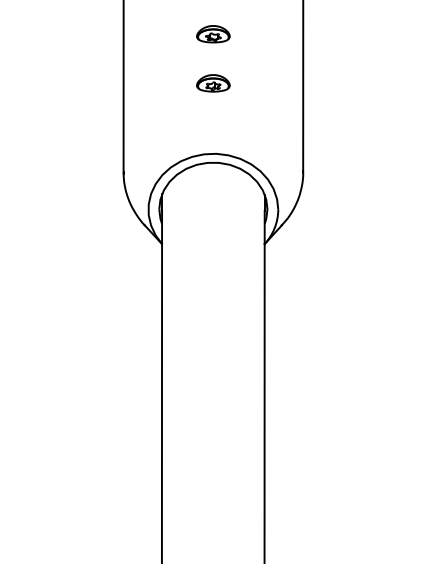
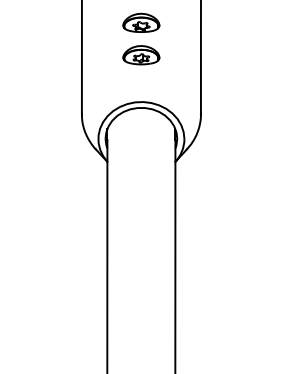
part: (213, 33) -> (141, 22), size x1.67
part: (213, 83) -> (141, 55), size x1.67

